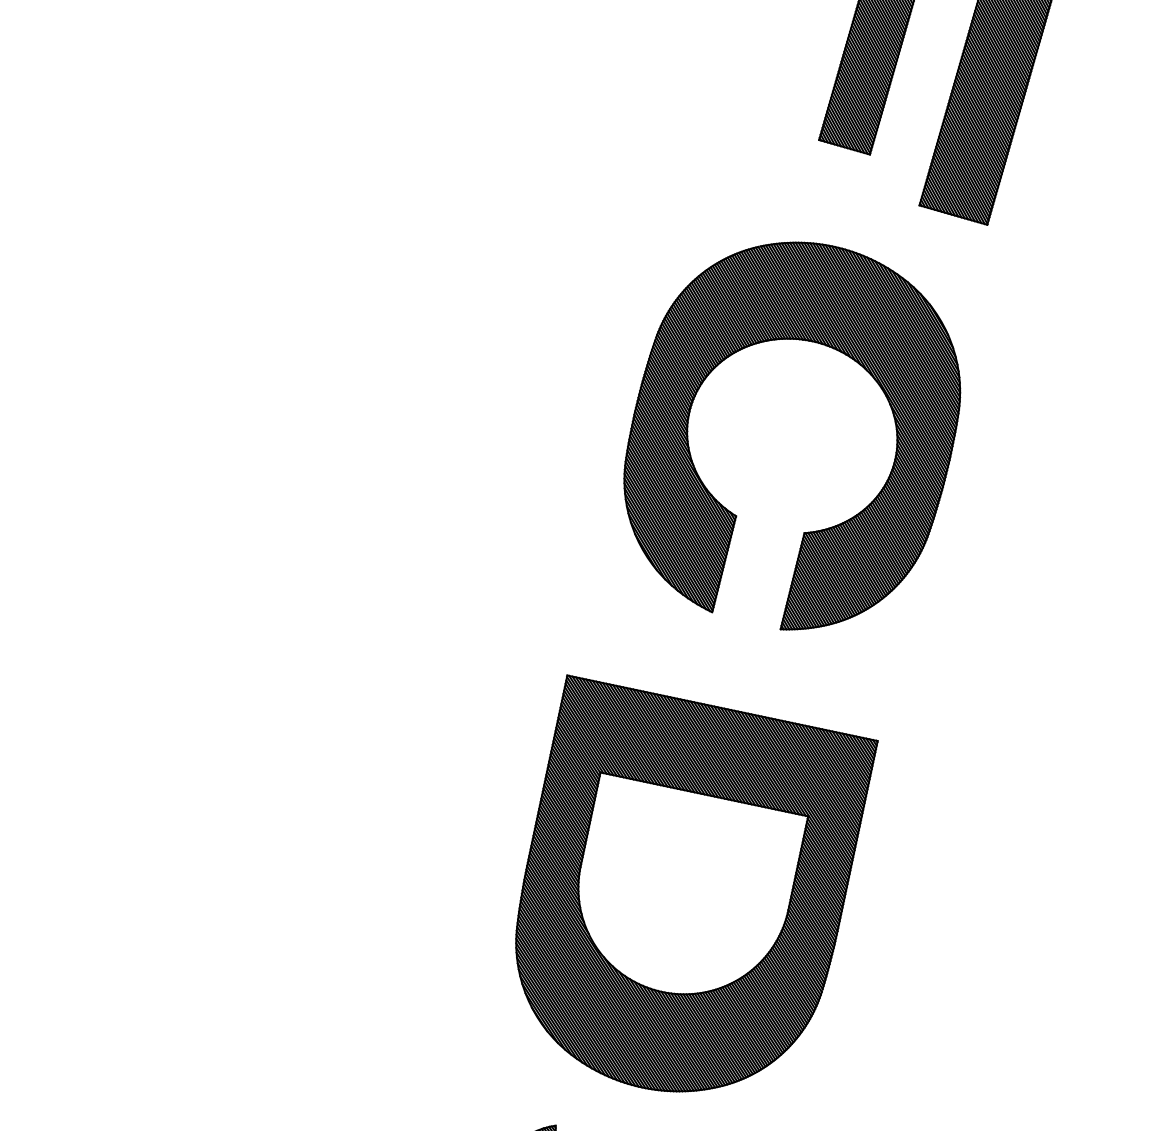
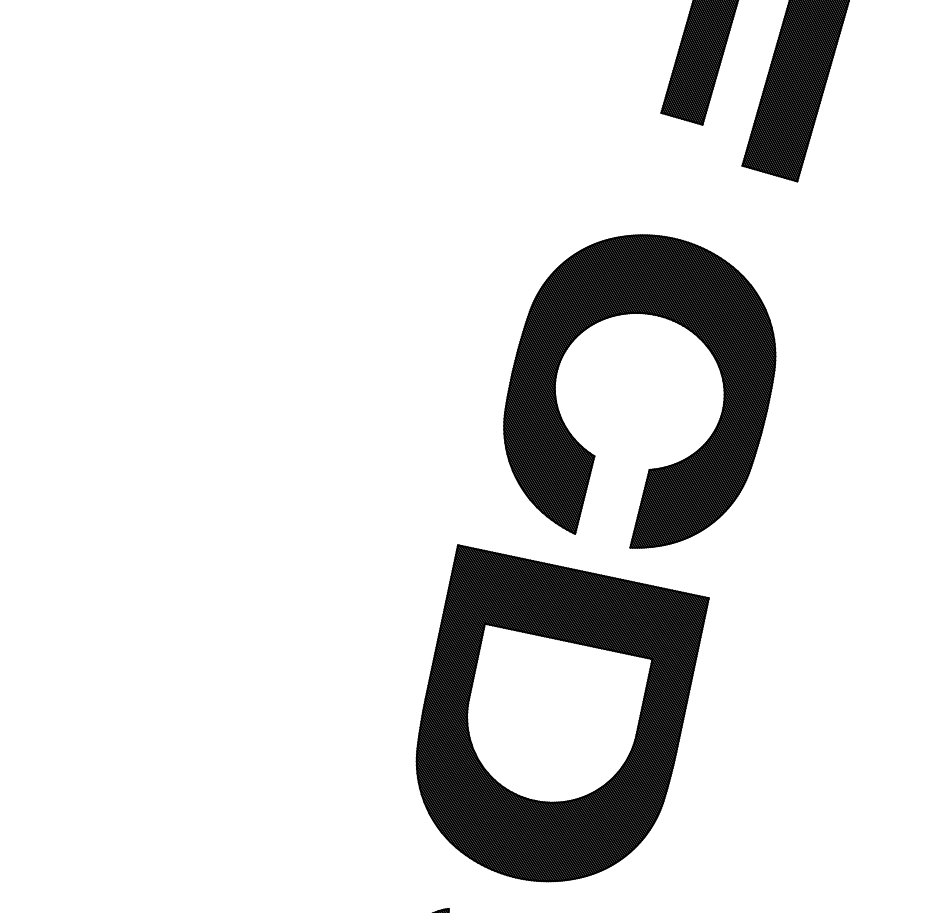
part: (815, 343) -> (658, 316), moved

